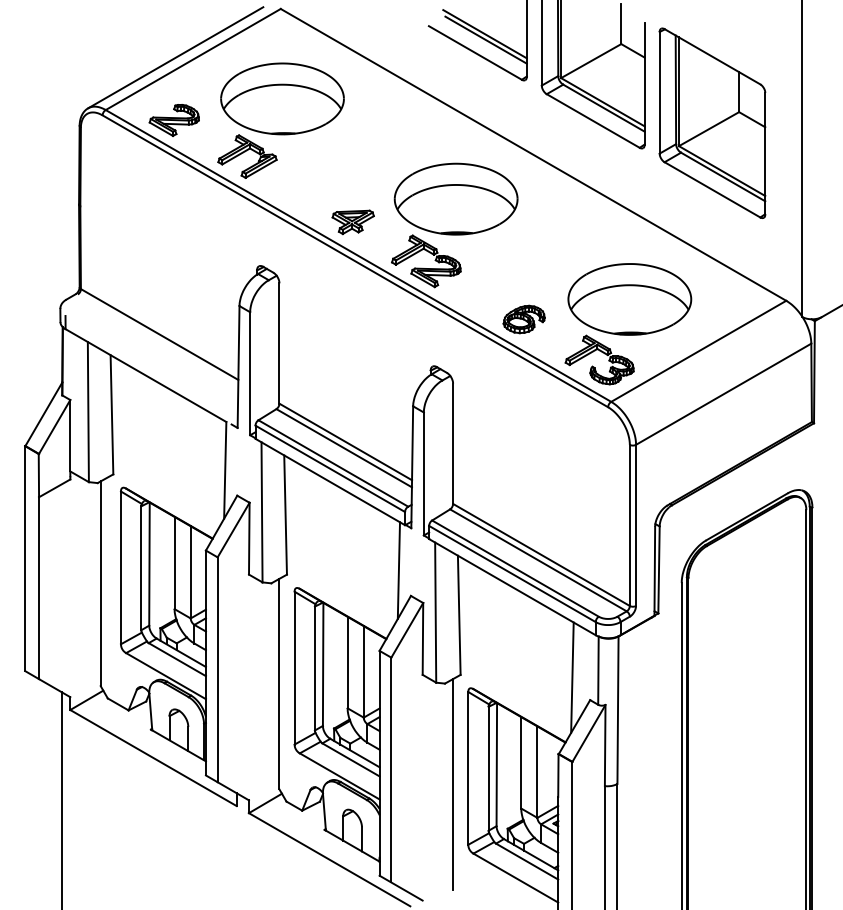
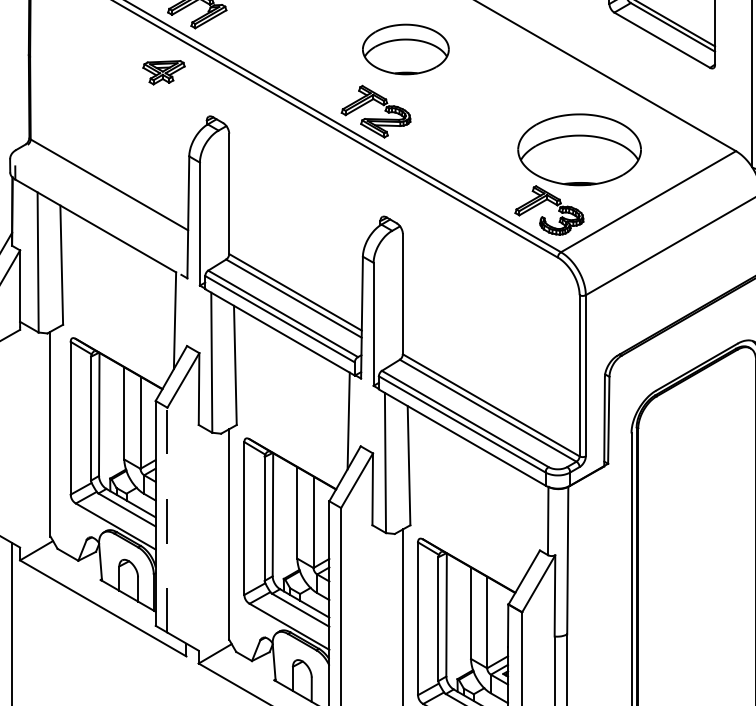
part: (455, 198) -> (405, 48), size x0.7
part: (352, 222) -> (163, 72), moved
part: (523, 319) -> (473, 169), removed
line: (217, 669) -> (167, 519), solid -> dashed
line: (572, 677) -> (522, 527), removed

